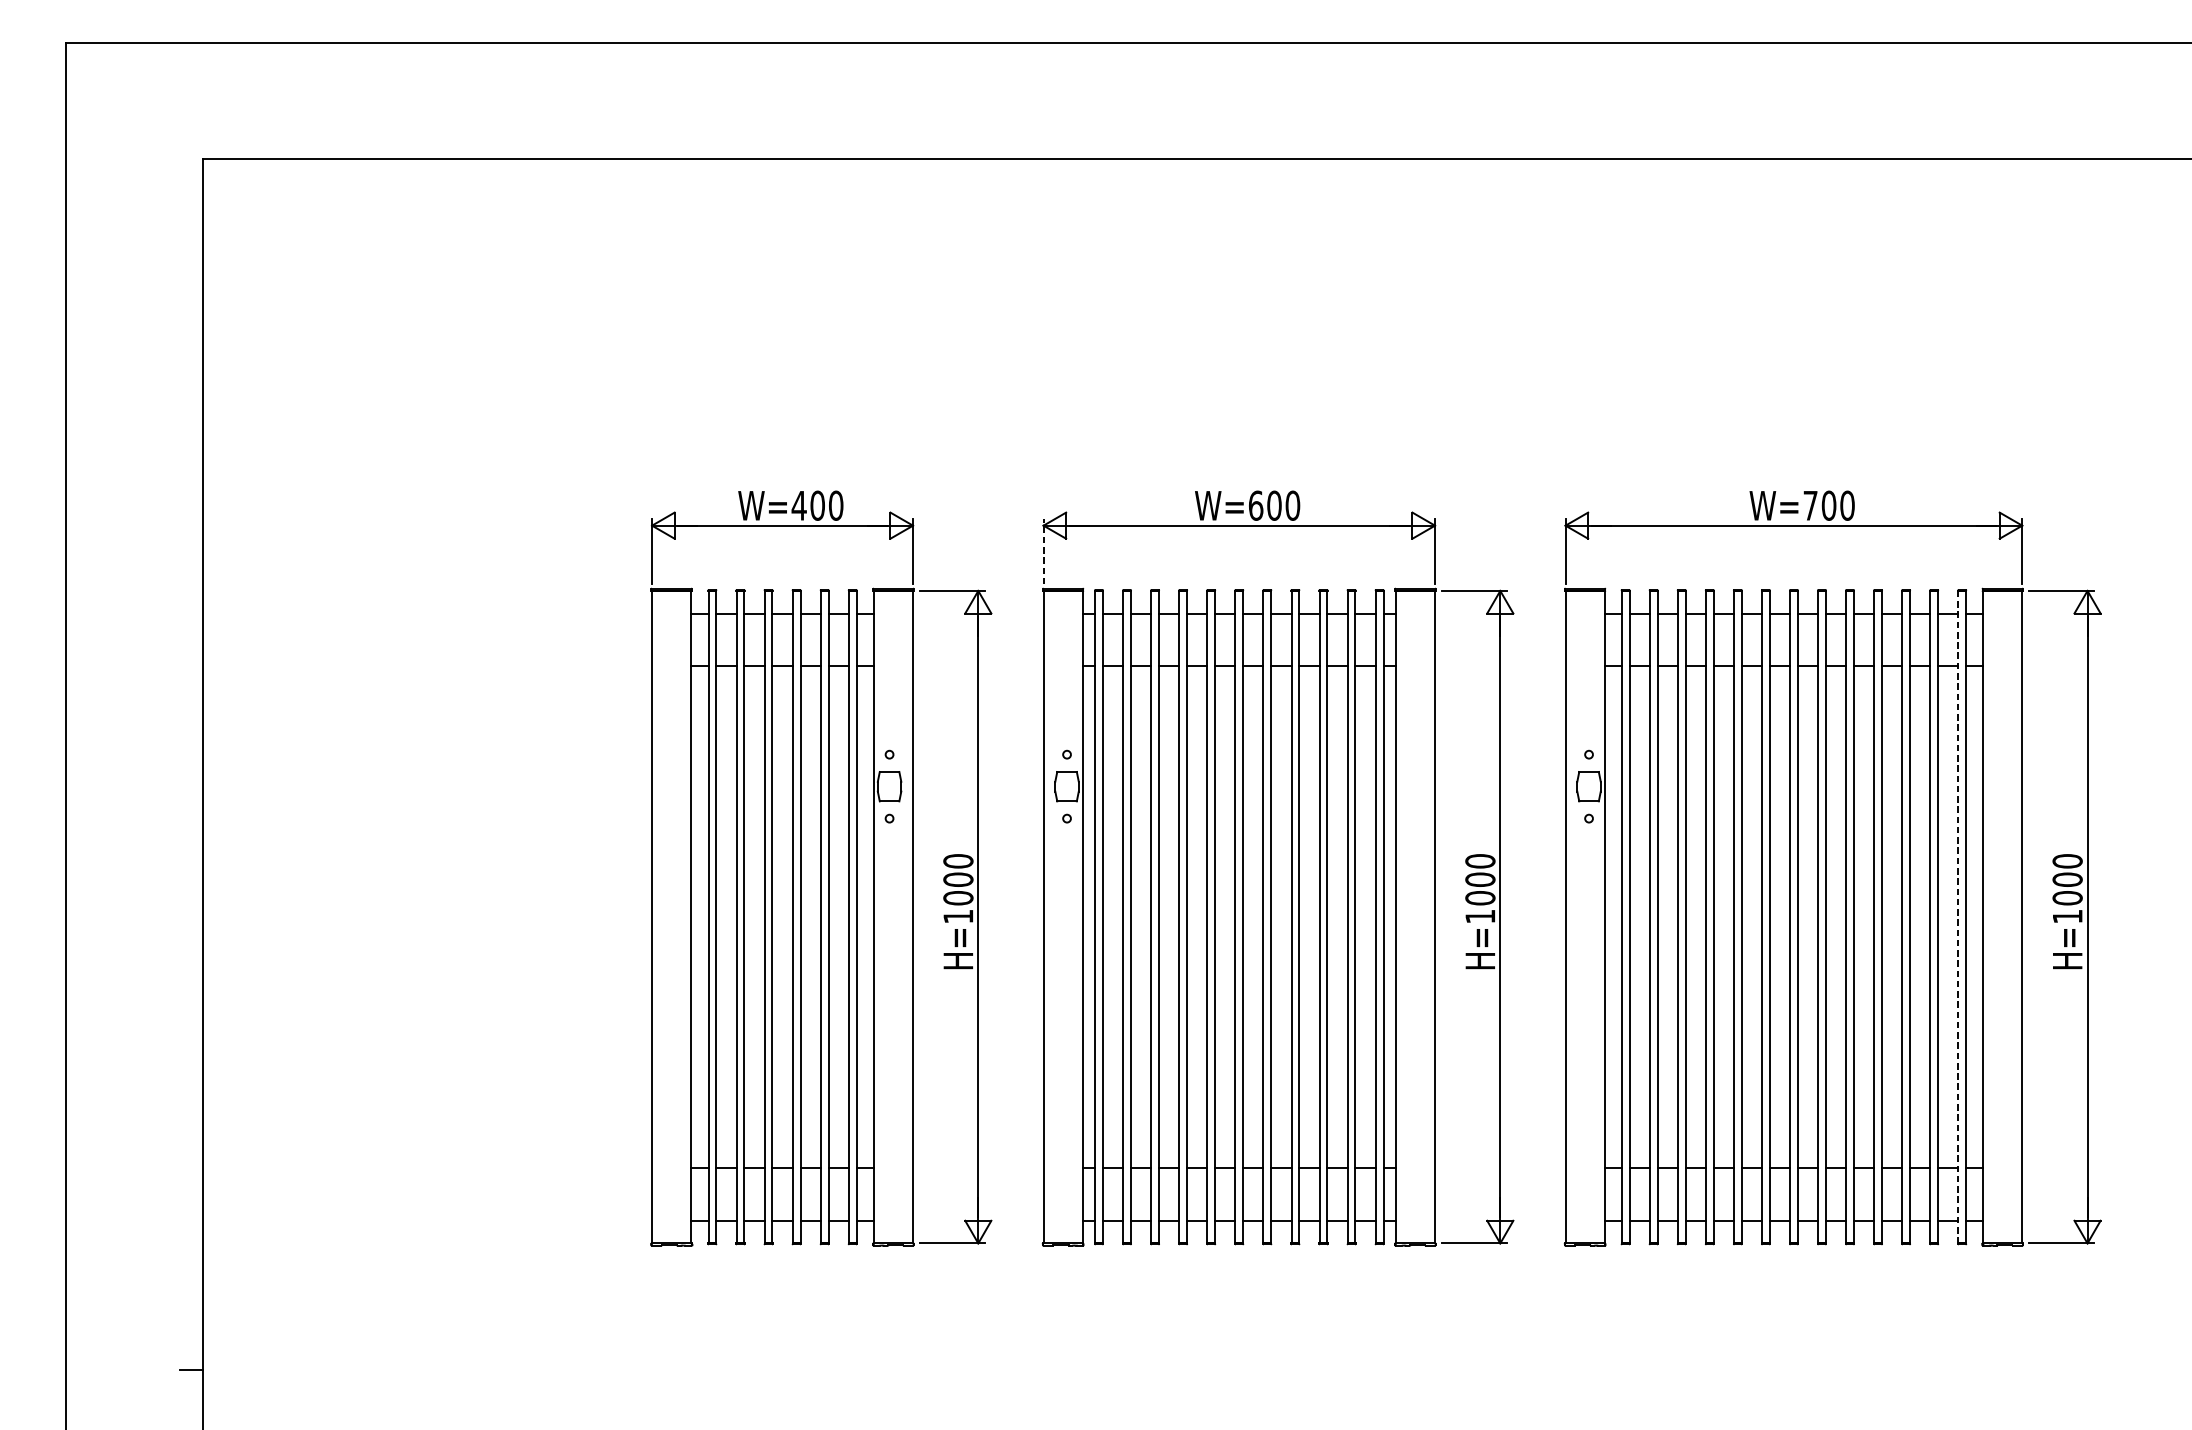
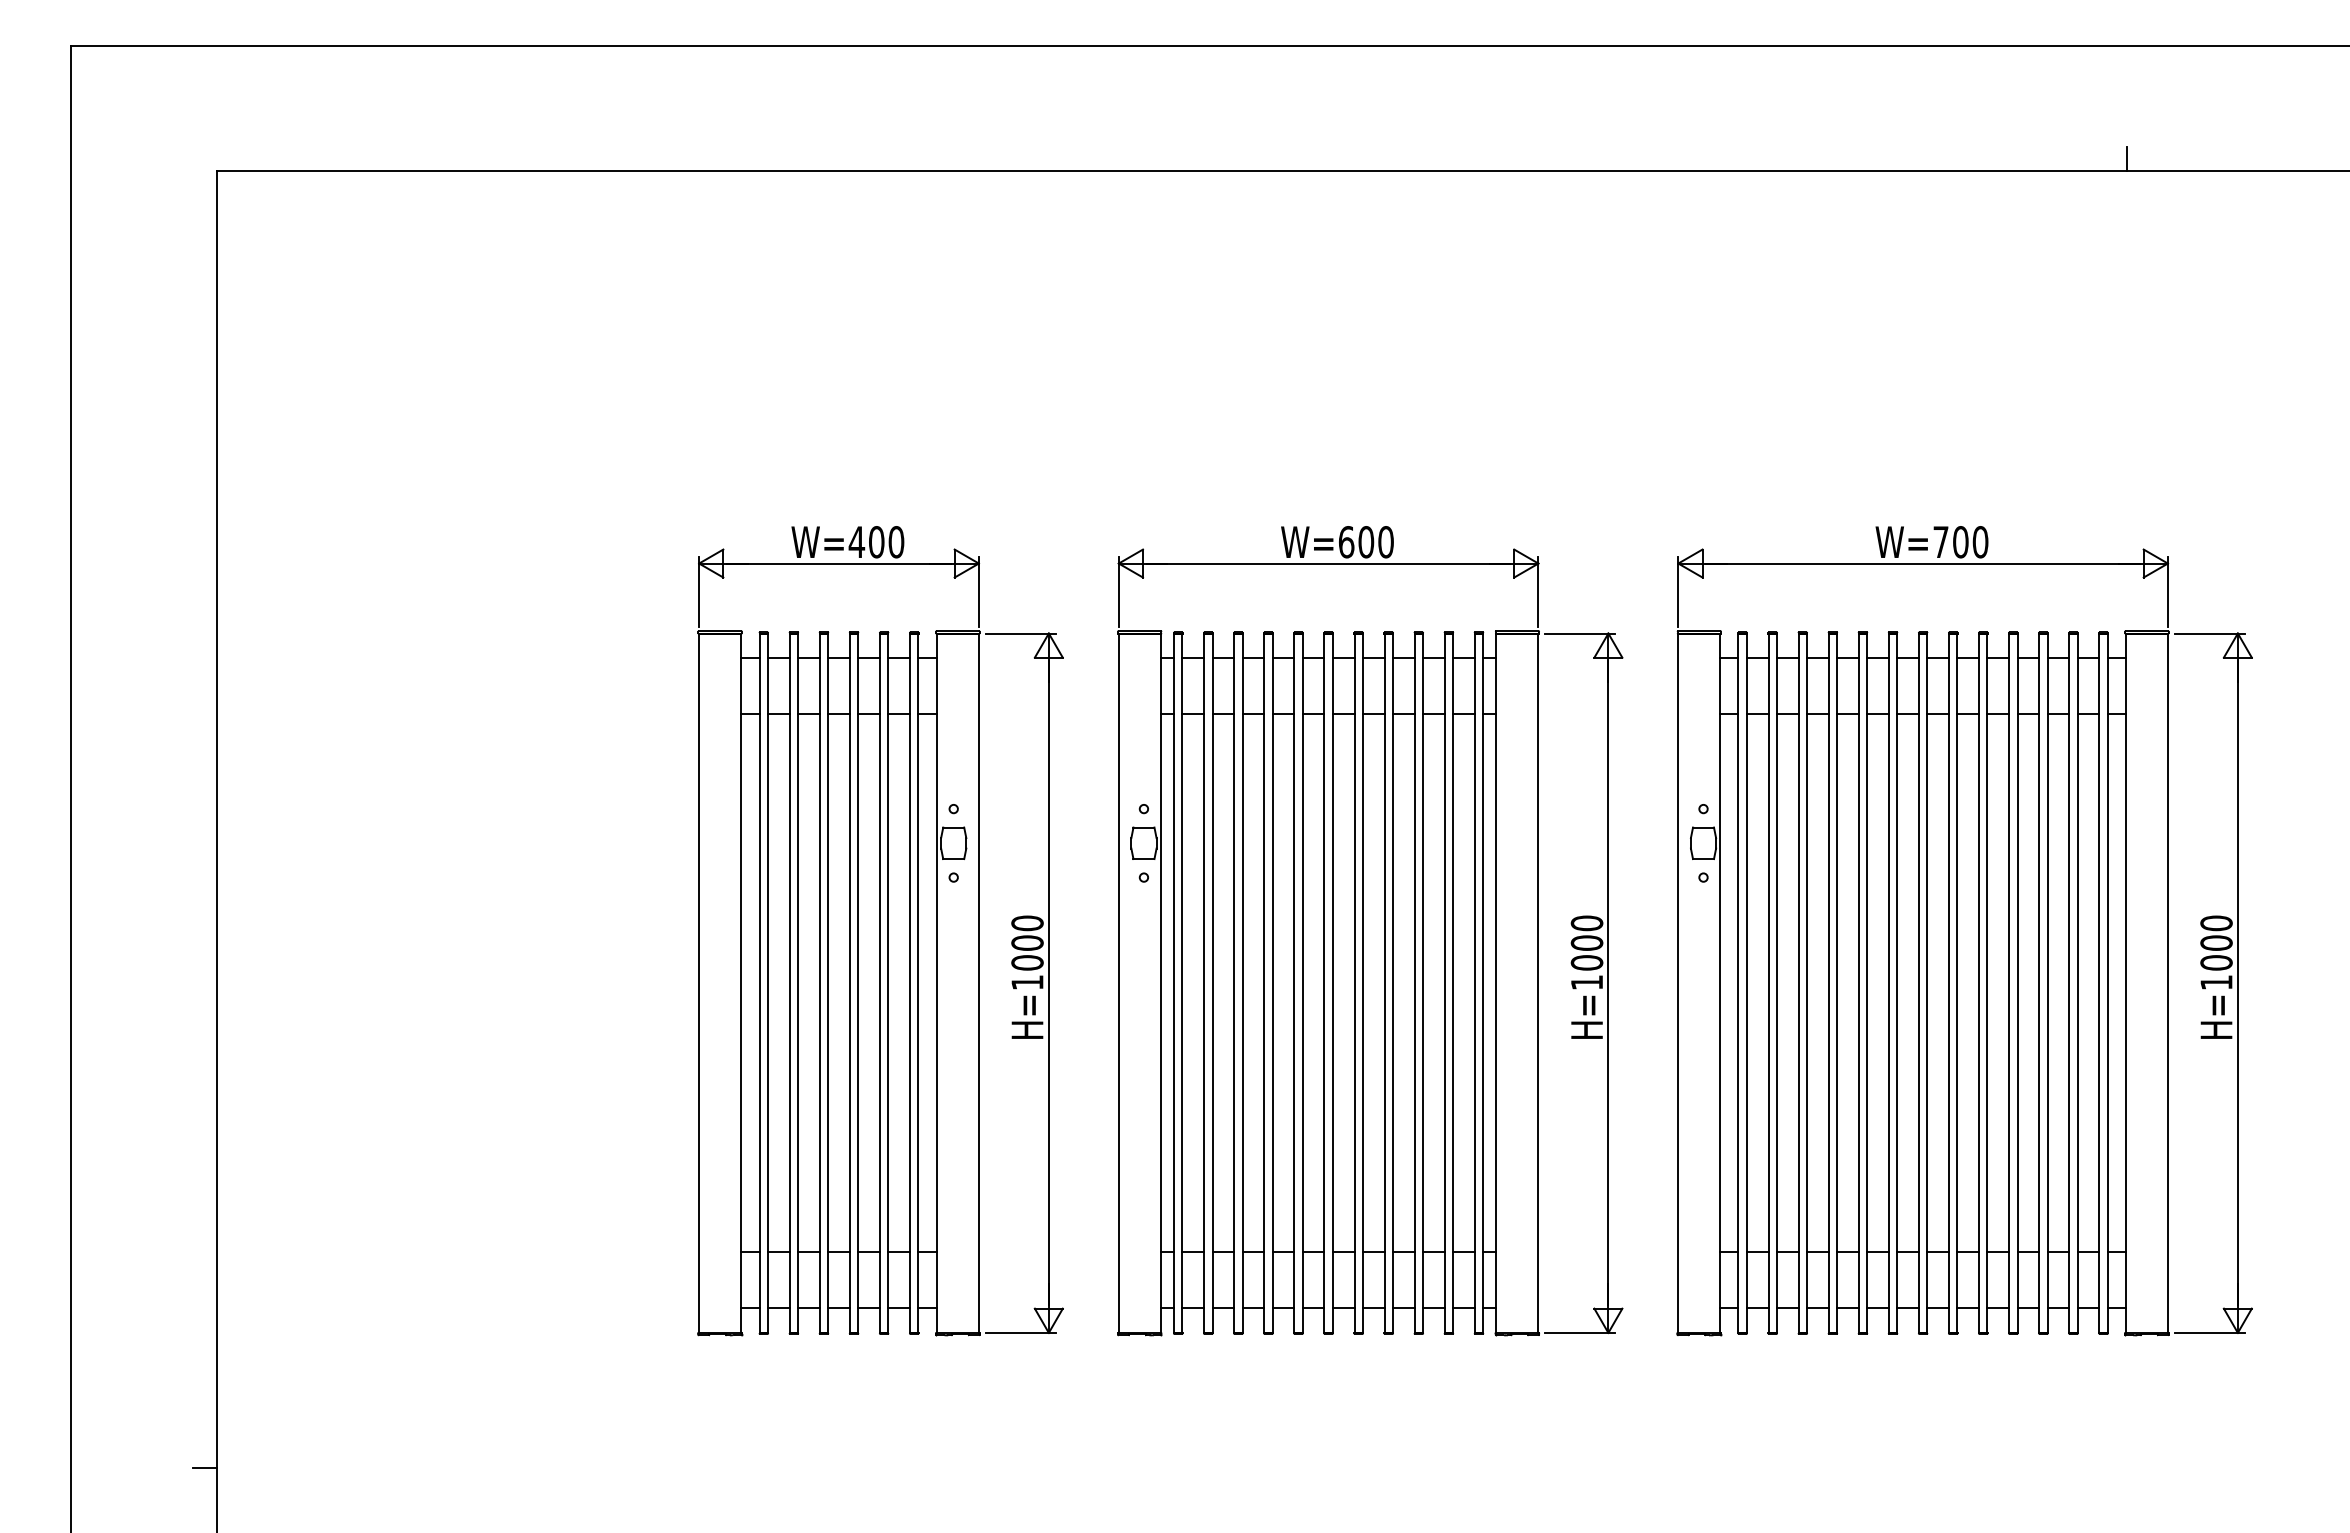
line: (1983, 147) -> (2126, 158), added
line: (1043, 551) -> (1118, 591), dashed -> solid
line: (1958, 917) -> (2099, 983), dashed -> solid

